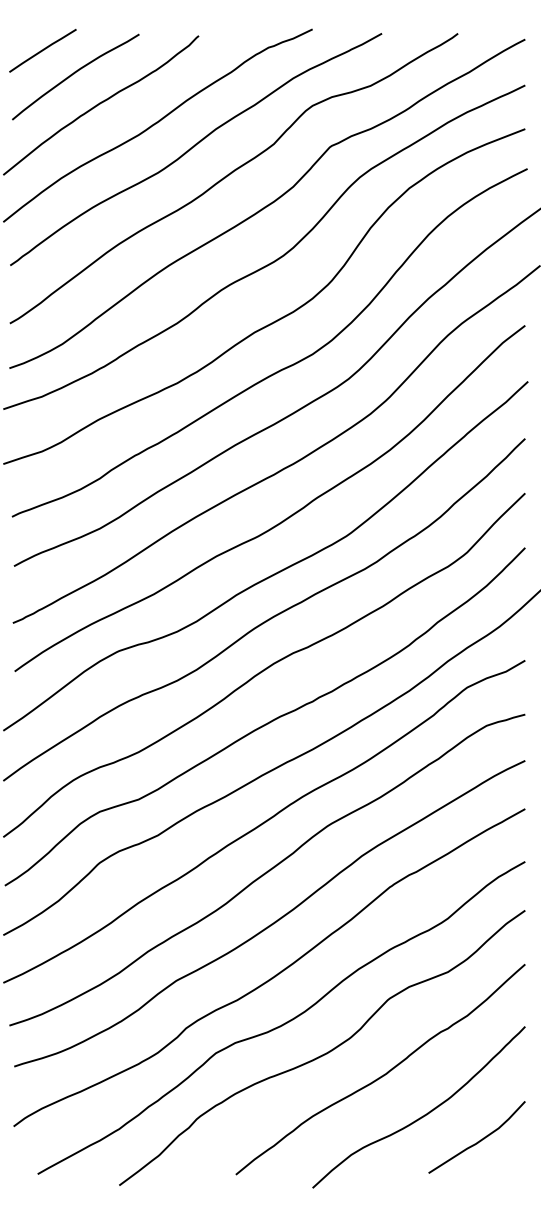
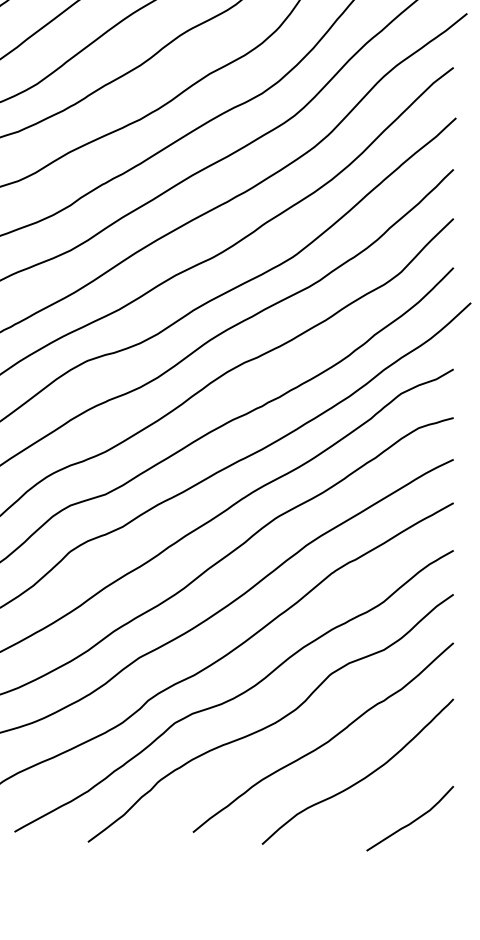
curve: (477, 1141) -> (410, 822), moved

